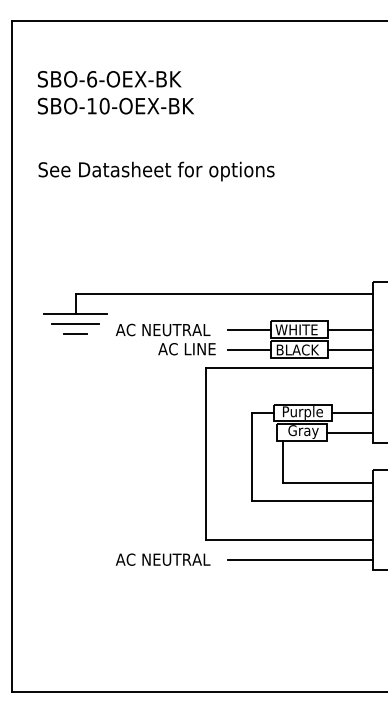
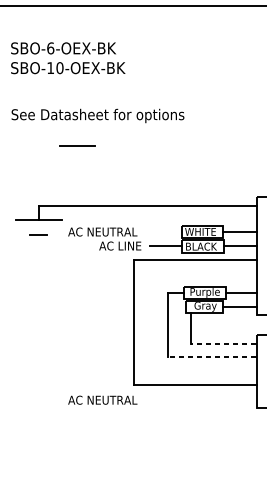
line: (75, 323) -> (77, 145), moved
line: (249, 329) -> (166, 231), removed
line: (327, 482) -> (223, 343), solid -> dashed
line: (312, 501) -> (212, 357), solid -> dashed
line: (300, 560) -> (203, 400), removed

